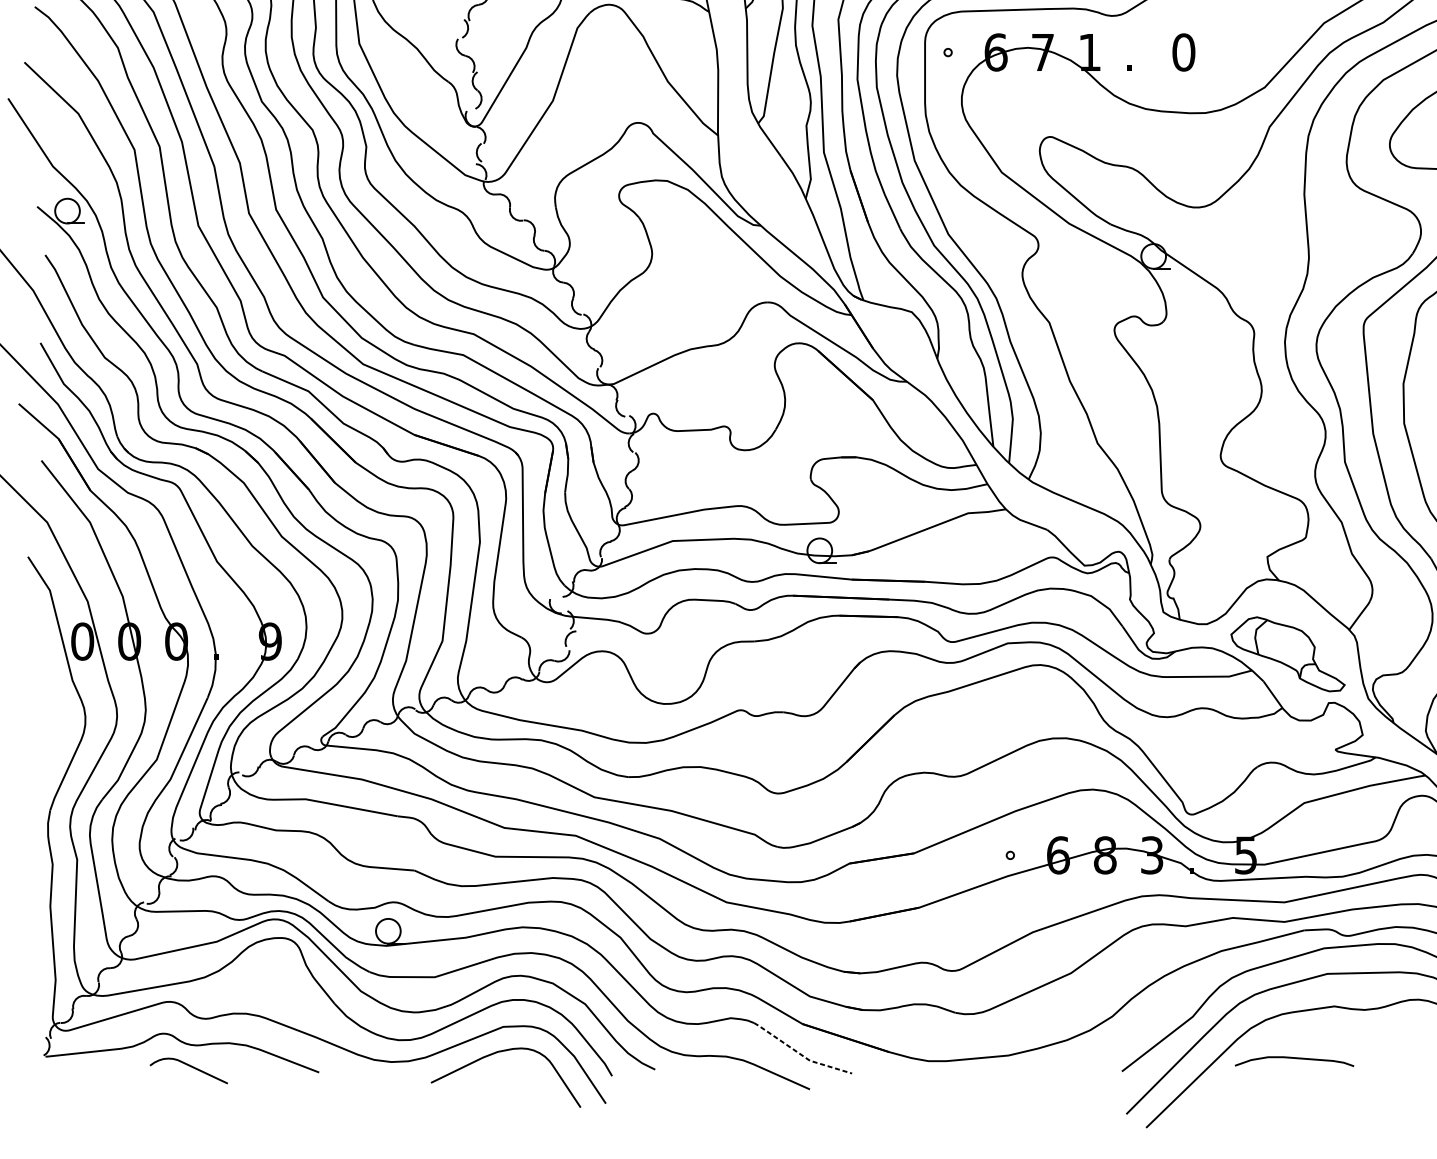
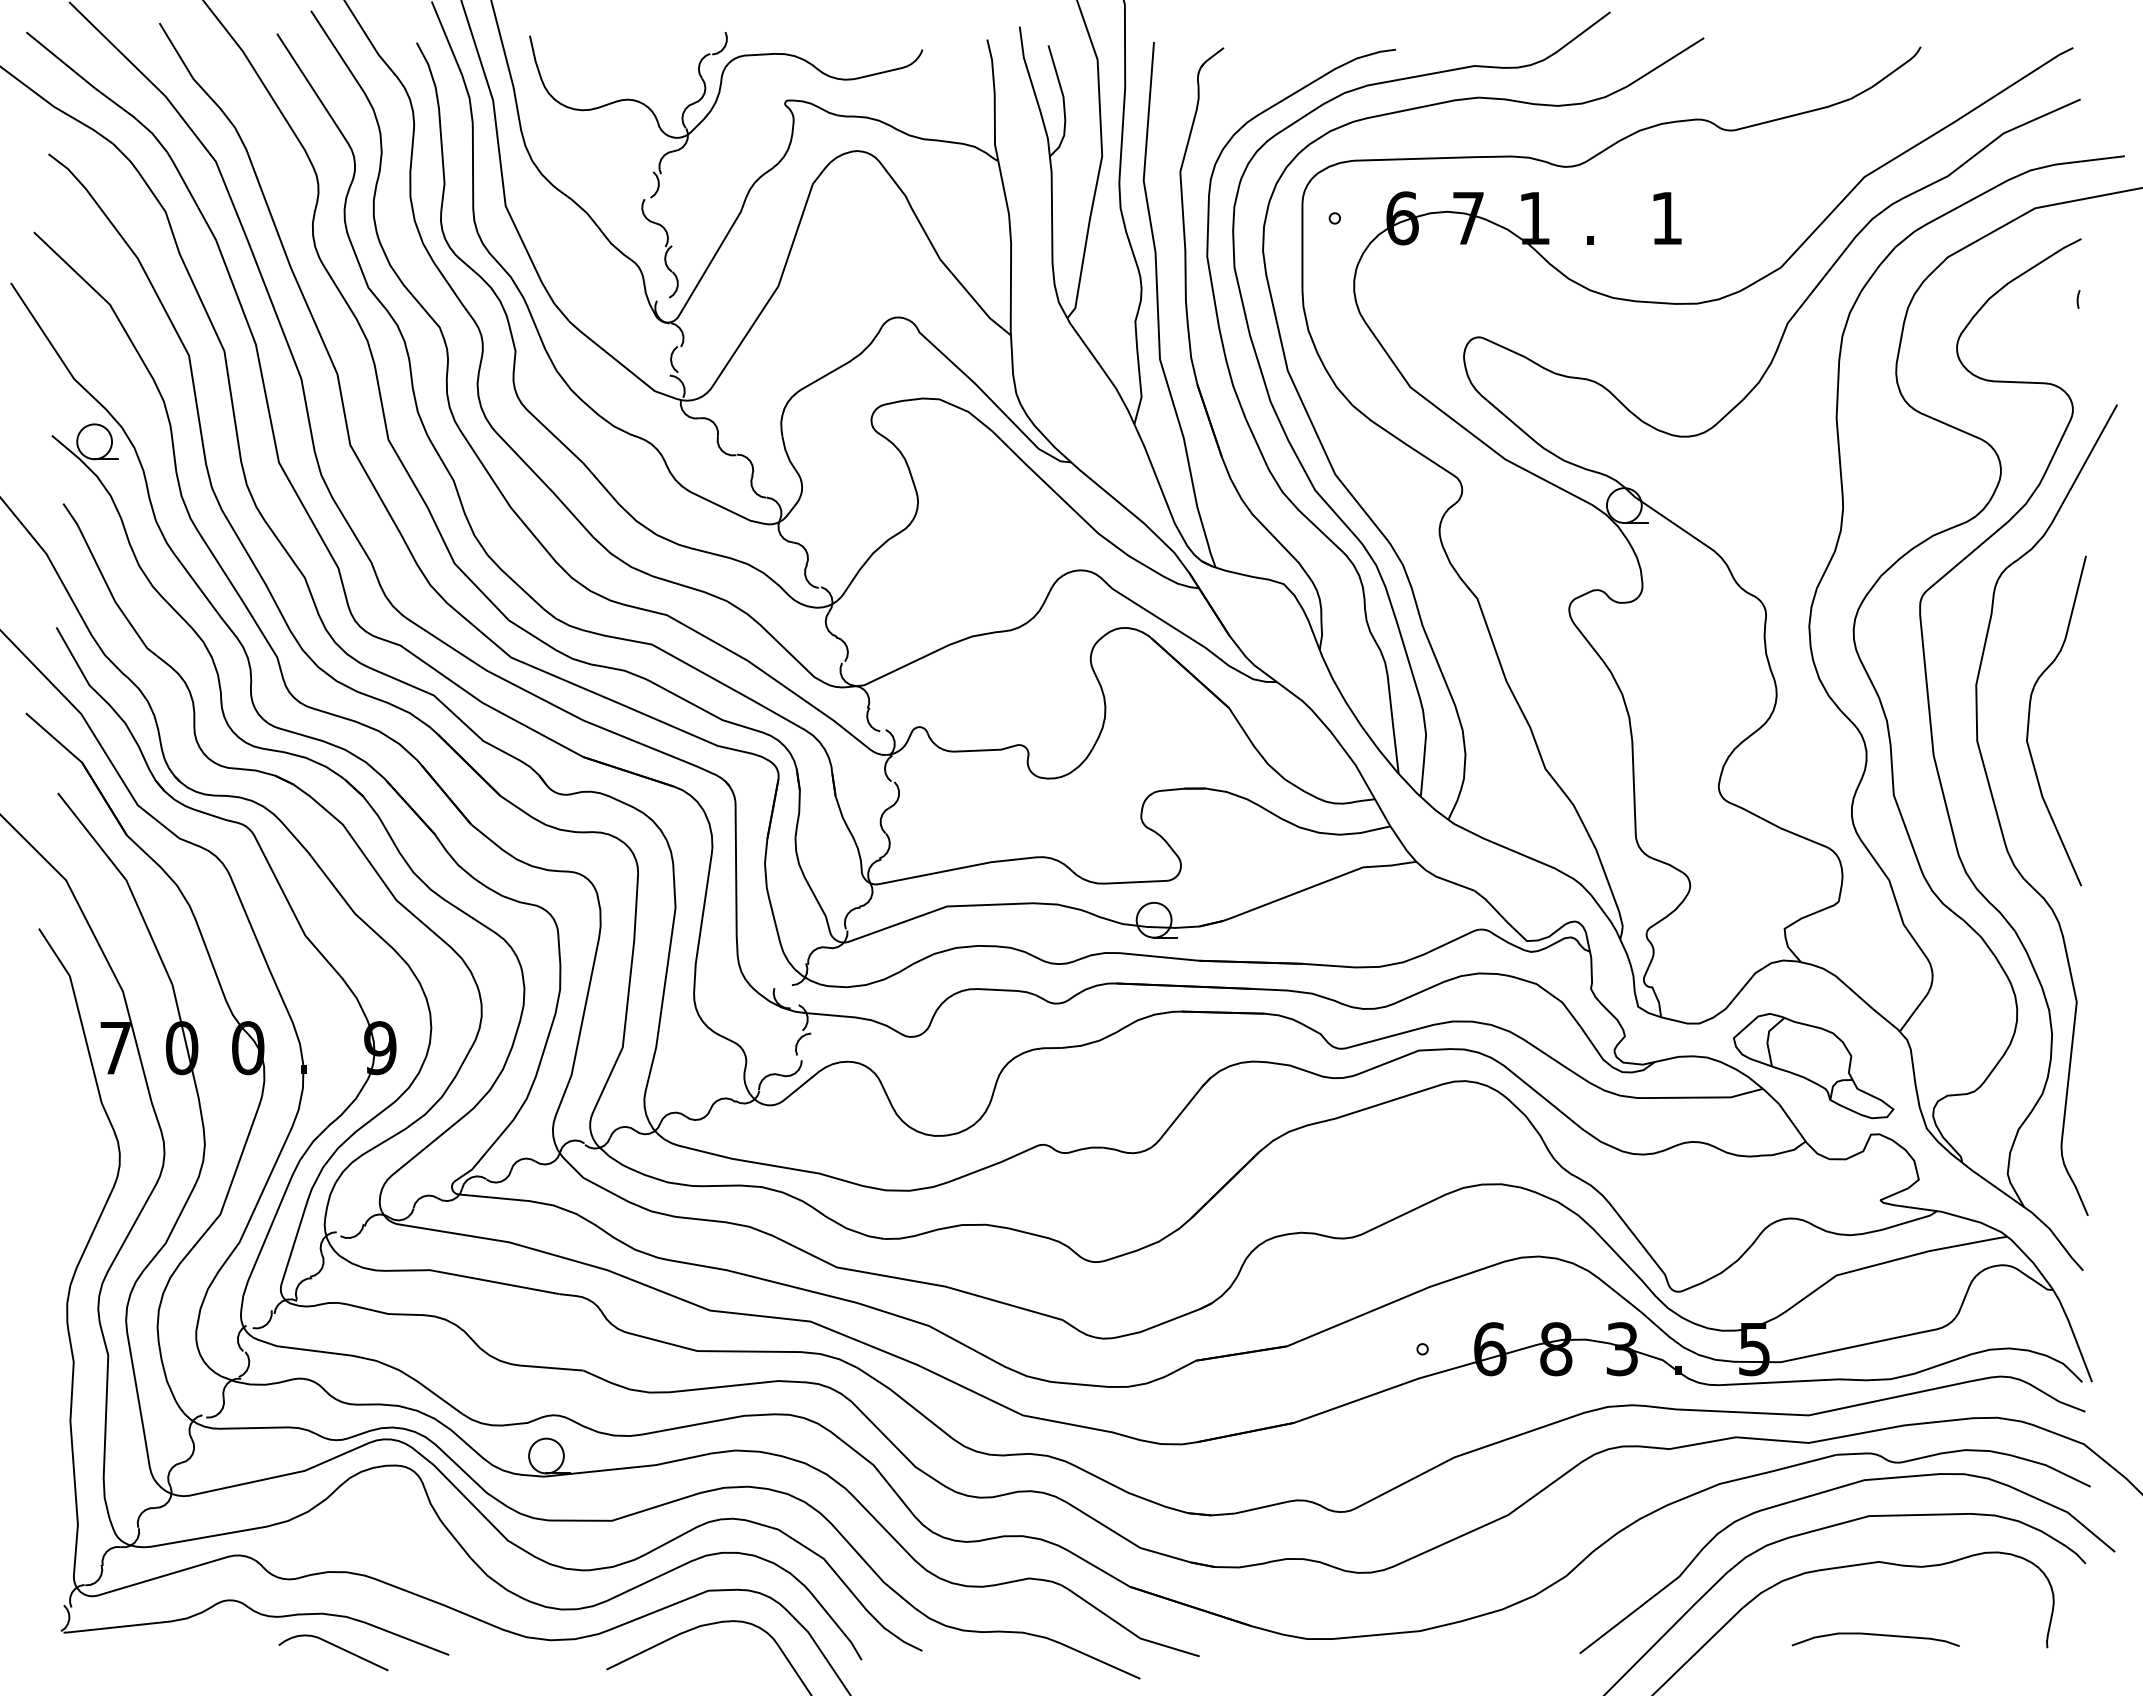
text: (1183, 52) -> (1666, 218), 0 -> 1
text: (82, 641) -> (115, 1048), 0 -> 7
line: (800, 1053) -> (1126, 1628), dashed -> solid
curve: (1294, 1058) -> (1875, 1635), moved
curve: (190, 1067) -> (336, 1647), moved

